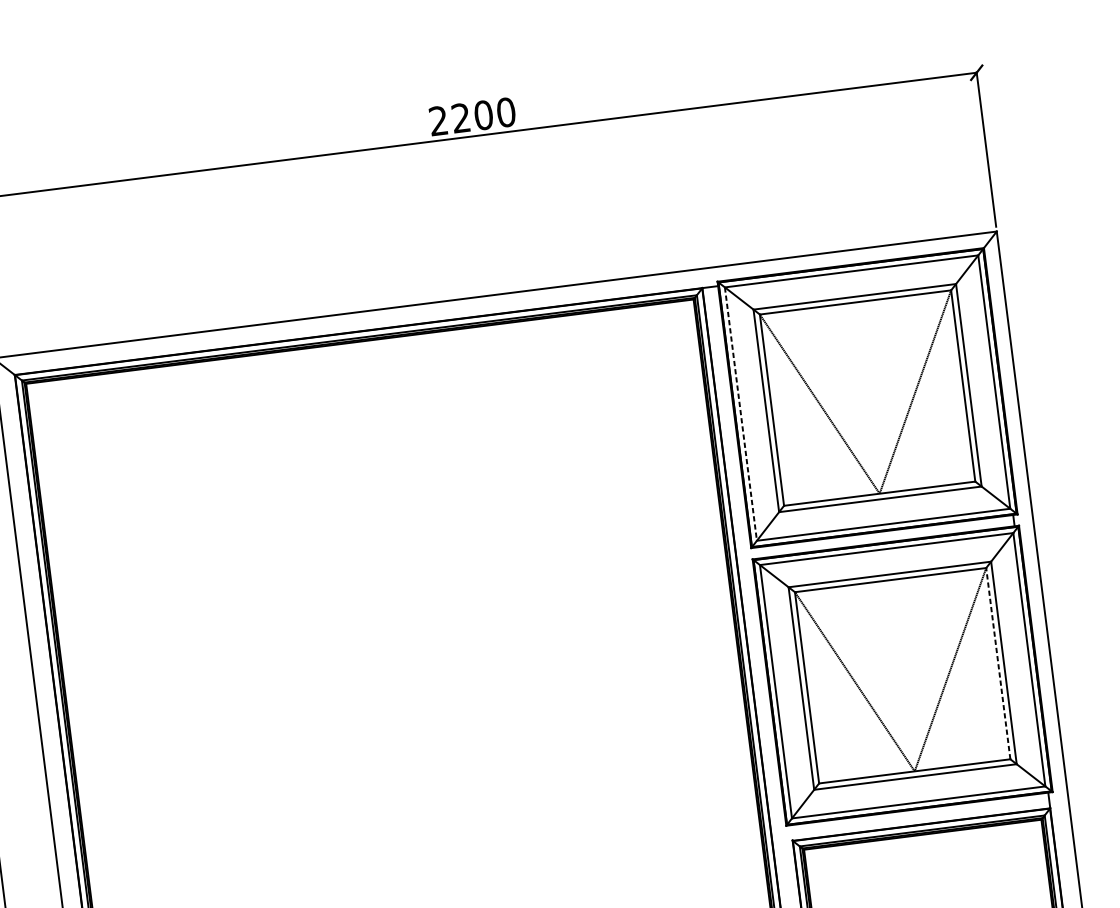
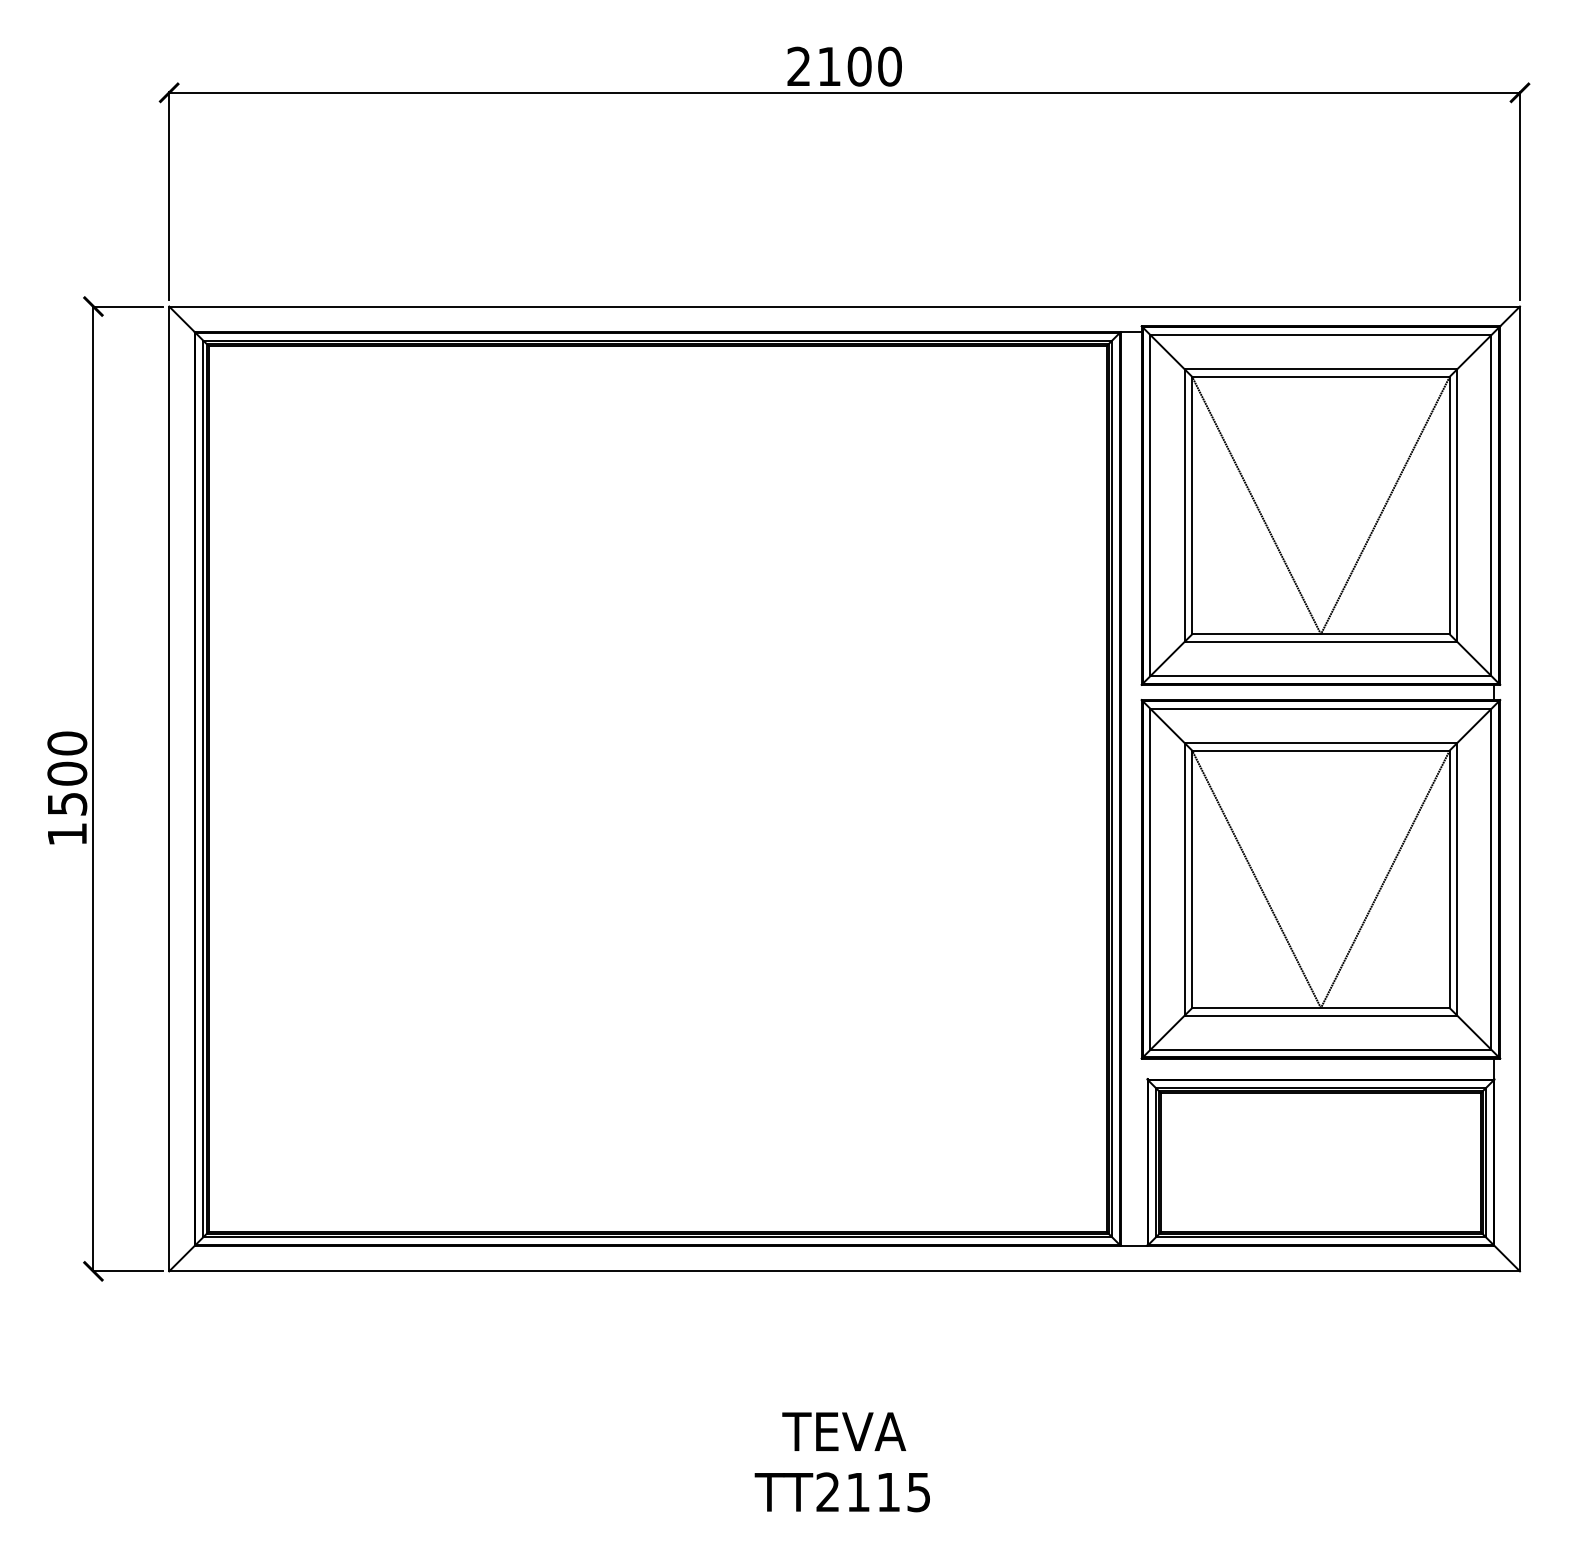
text: (460, 117) -> (828, 65), 2200 -> 2100
line: (740, 414) -> (1150, 505), dashed -> solid
line: (998, 663) -> (1449, 879), dashed -> solid

